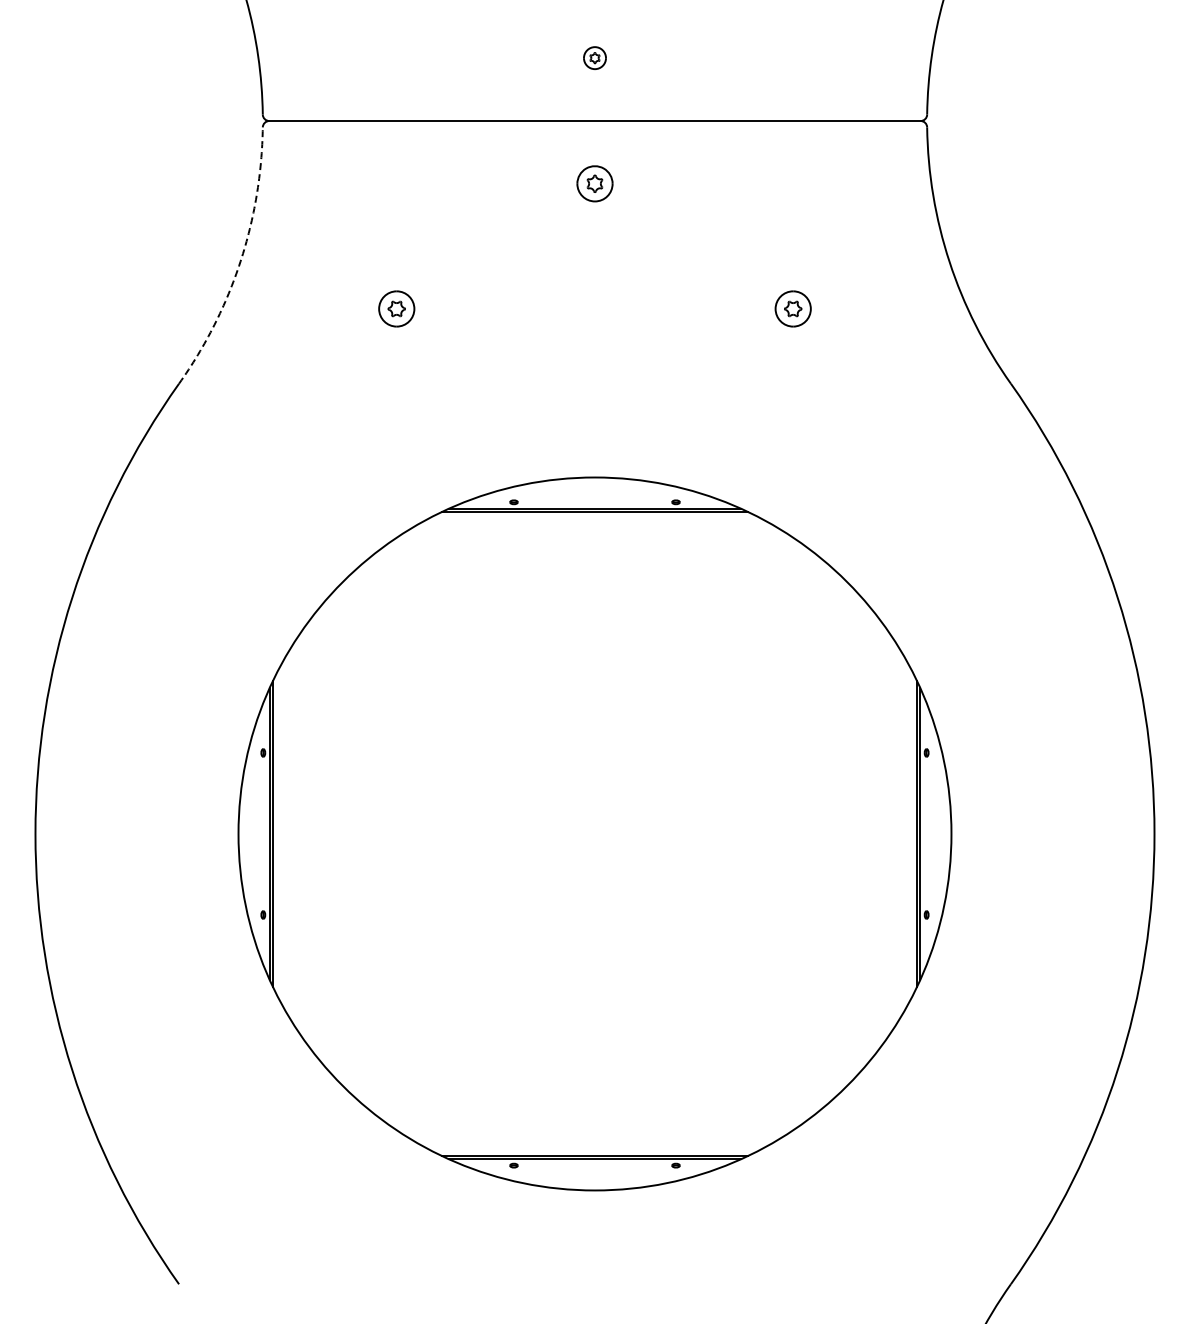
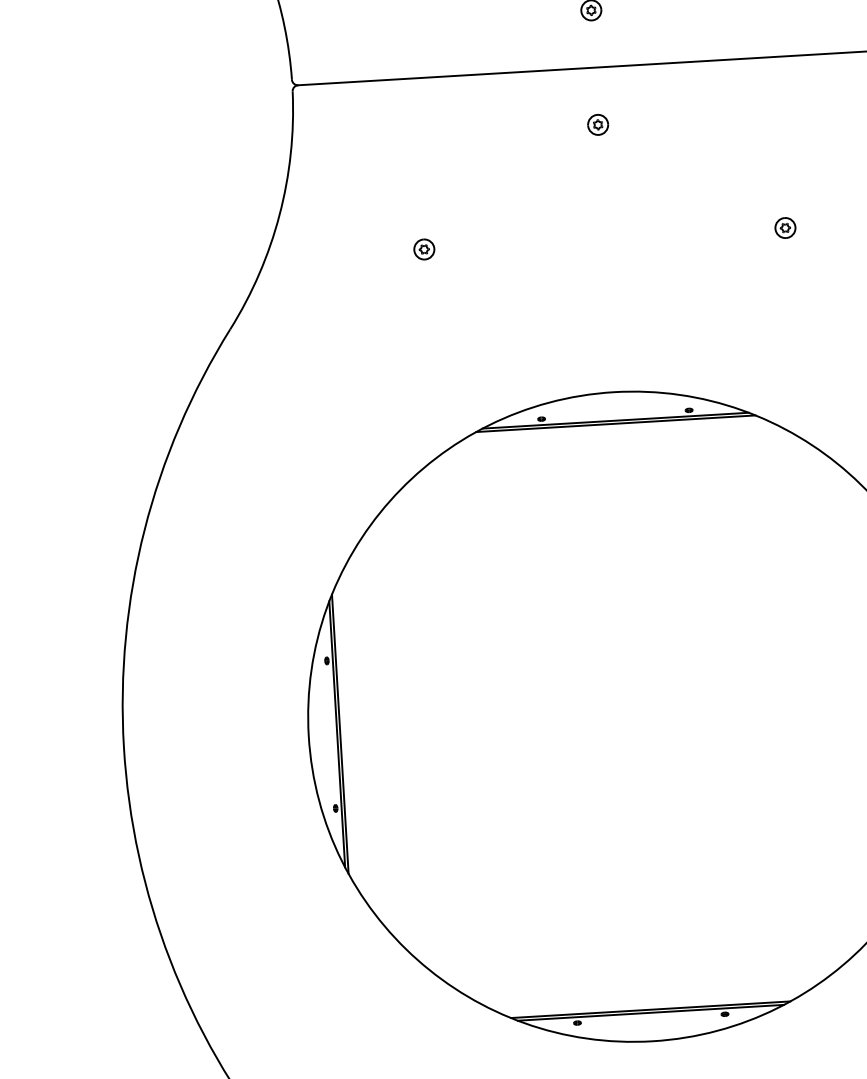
part: (594, 183) -> (597, 124), size x0.62
arc: (240, 261) -> (279, 214), dashed -> solid
part: (396, 308) -> (424, 249), size x0.62
part: (793, 308) -> (785, 227), size x0.62

